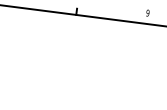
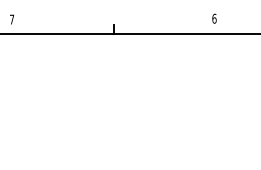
text: (147, 12) -> (214, 18), 9 -> 6

